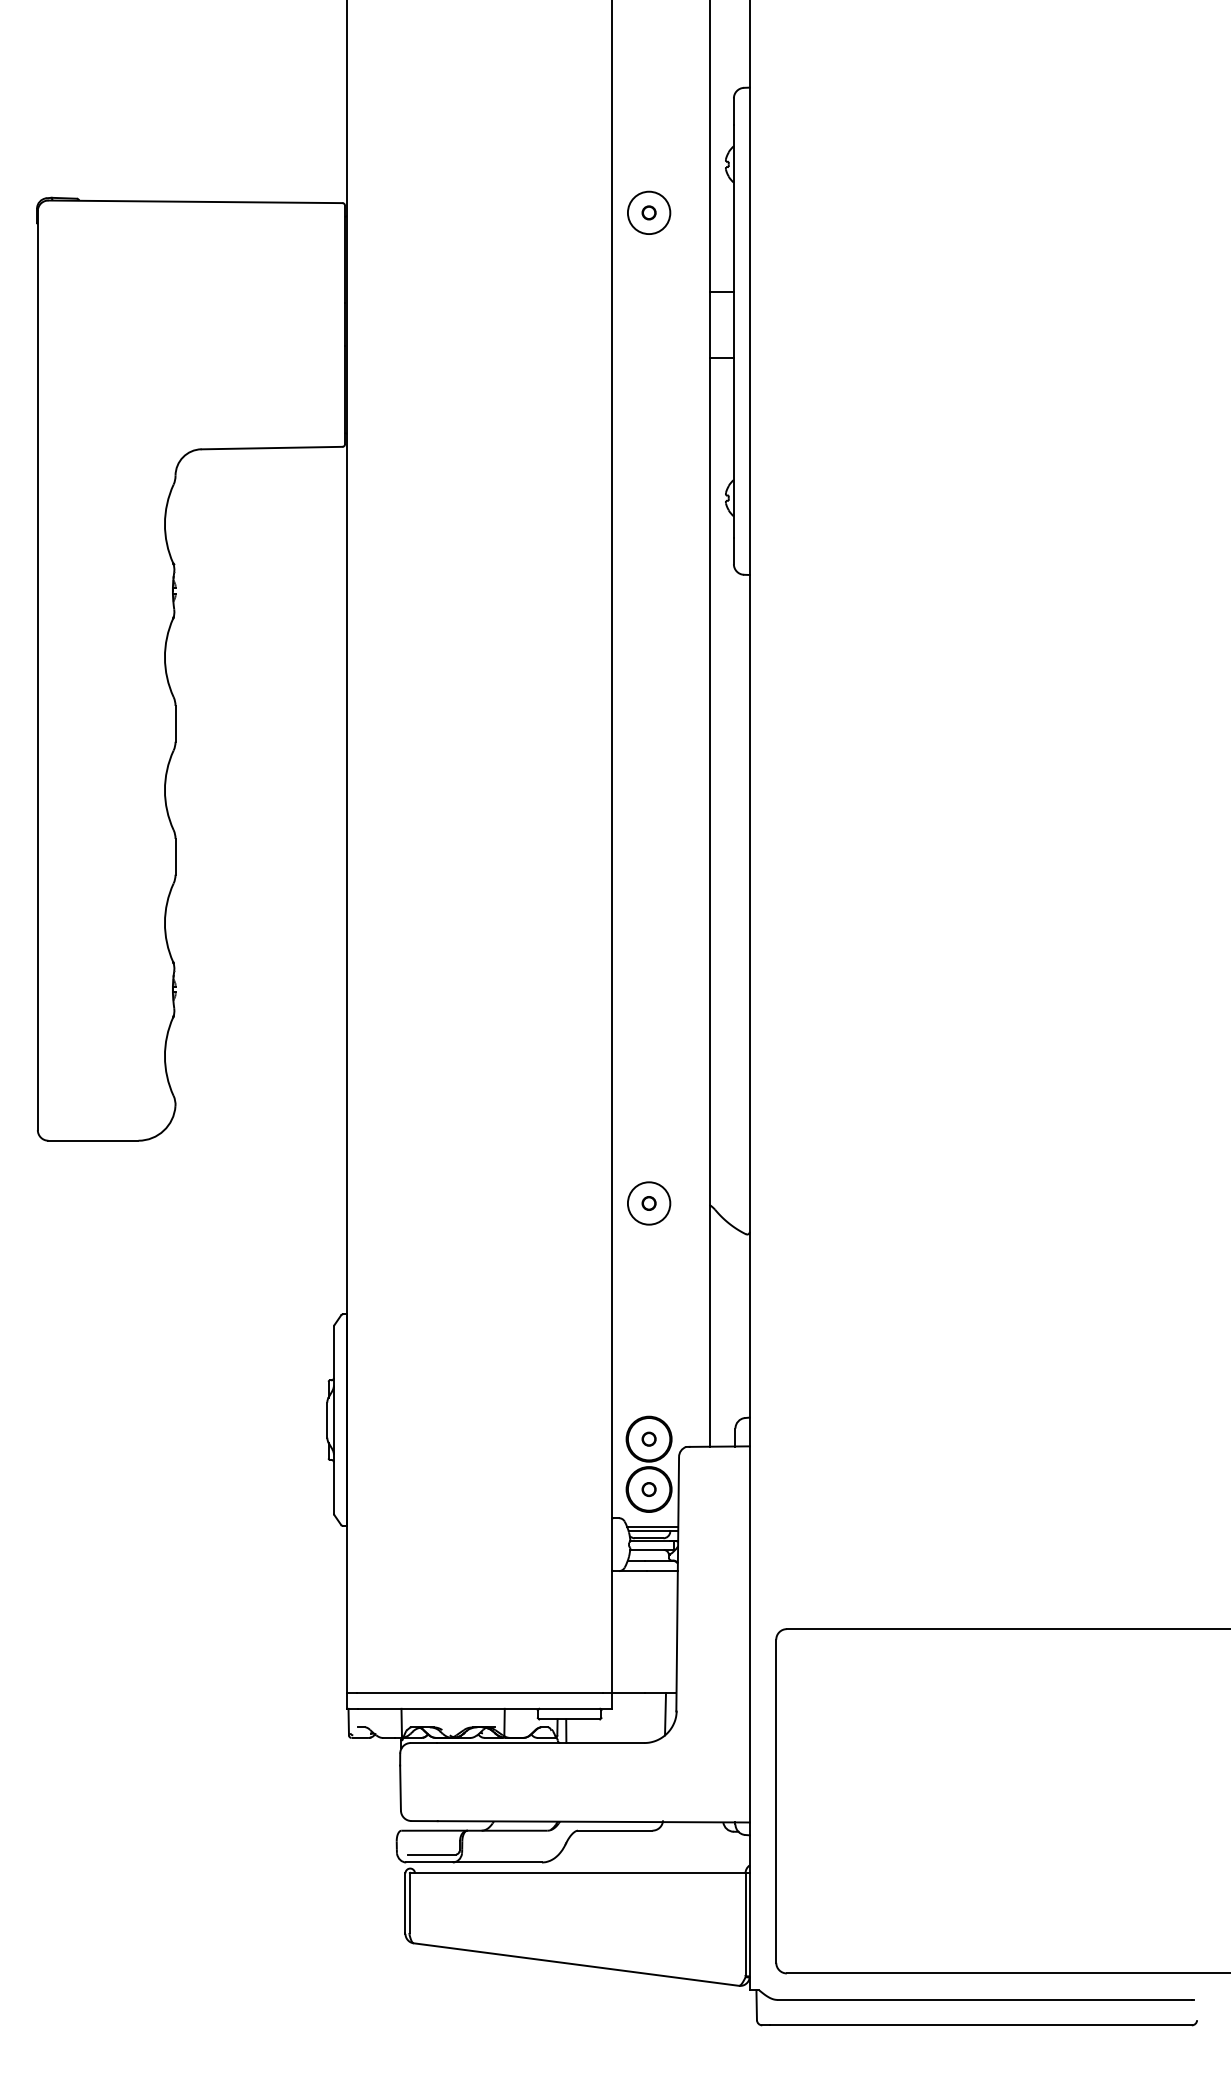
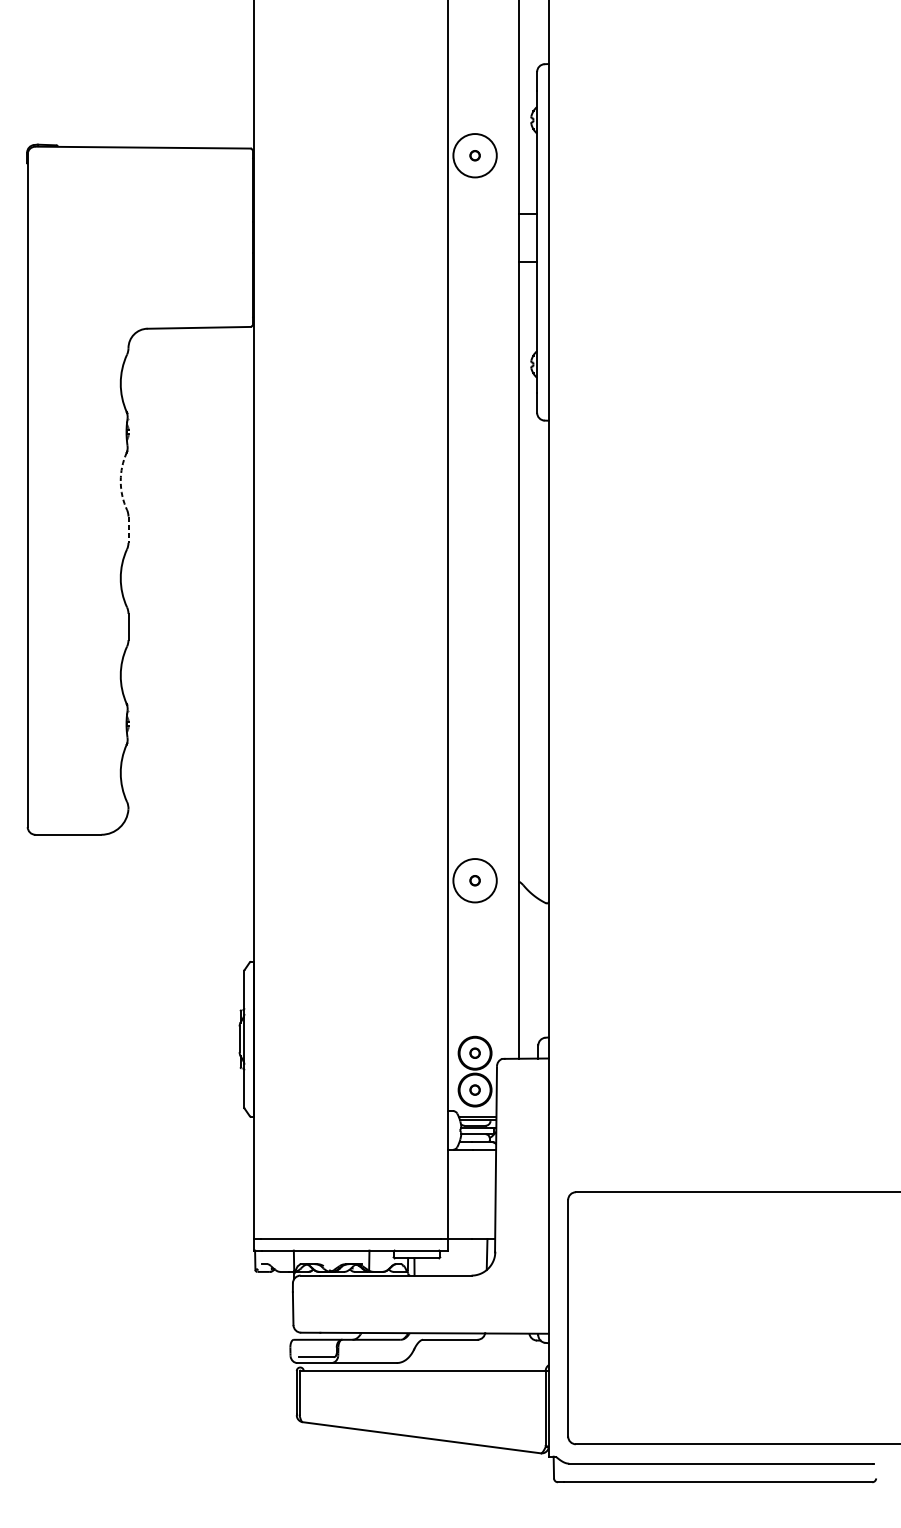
circle: (648, 212) -> (474, 155), size x1.4
arc: (164, 657) -> (120, 481), solid -> dashed
line: (175, 723) -> (128, 529), solid -> dashed
circle: (648, 1203) -> (474, 880), size x1.4

